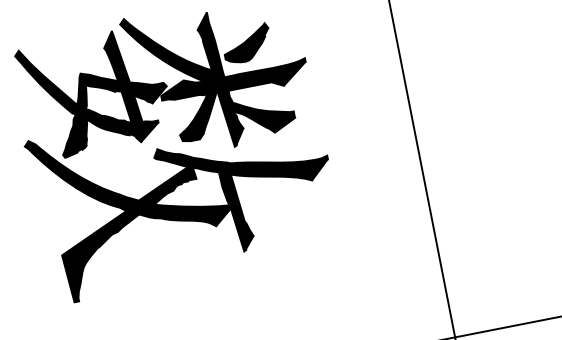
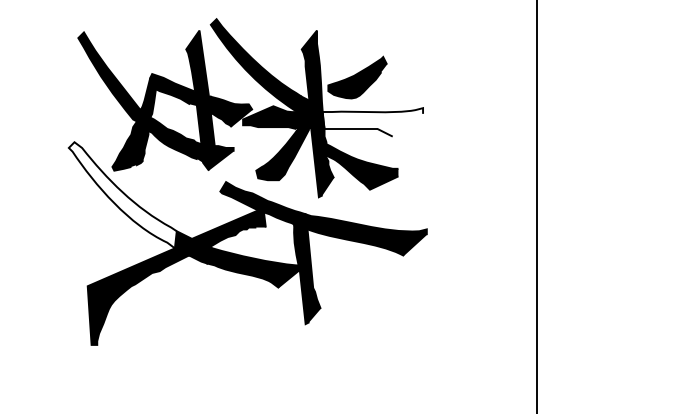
fill: (266, 77) -> (372, 122), removed
fill: (75, 176) -> (122, 195), removed

